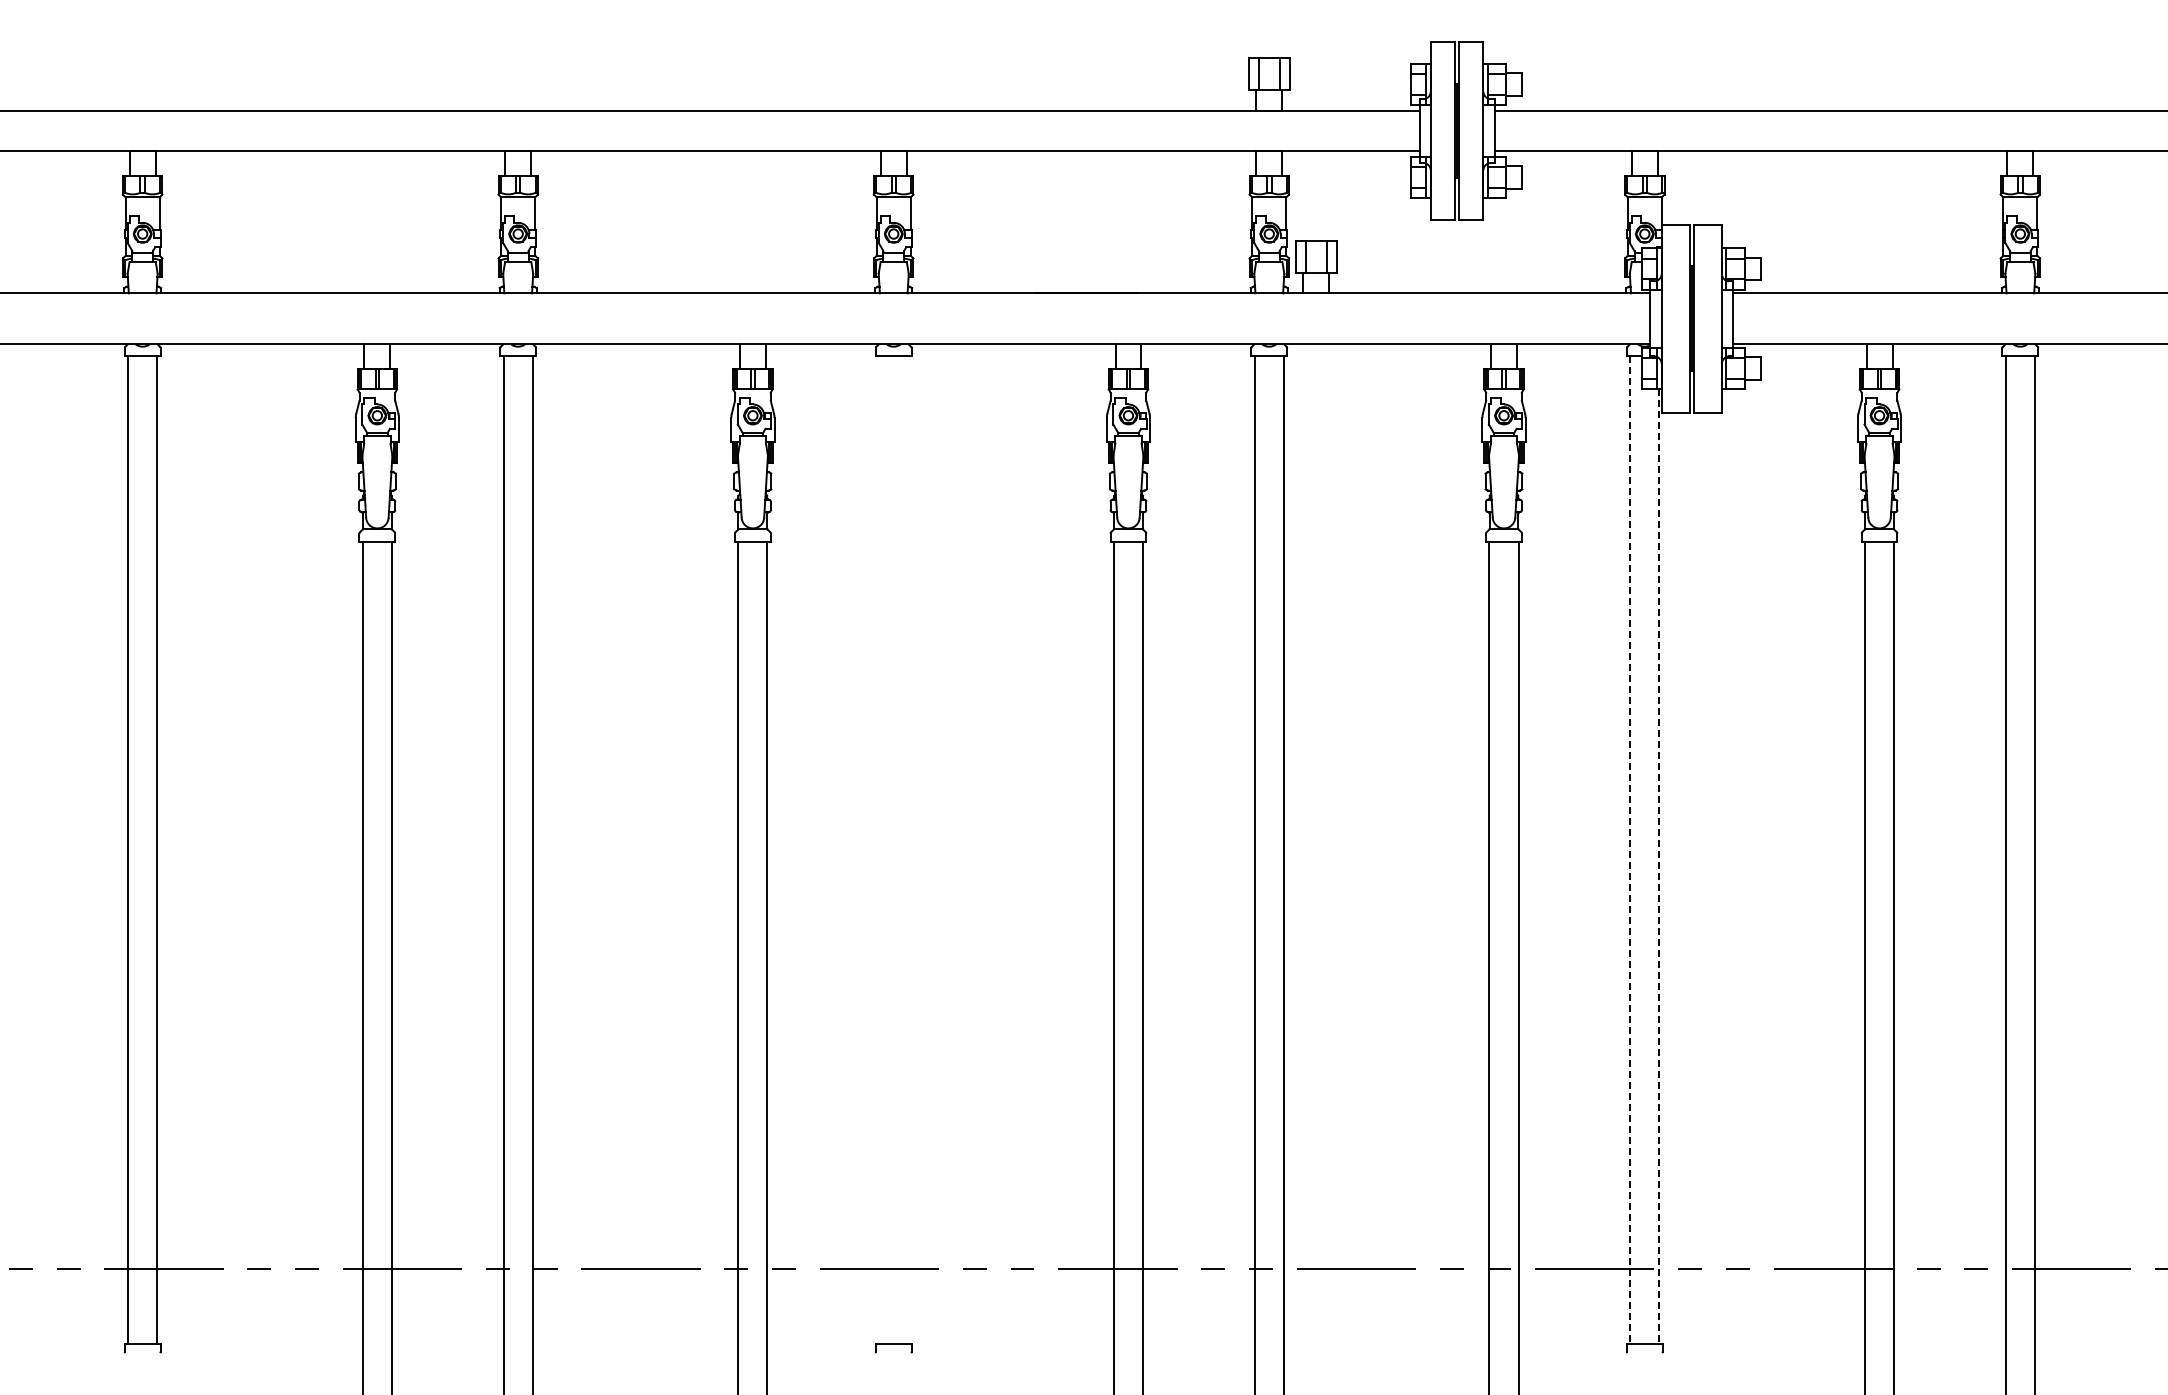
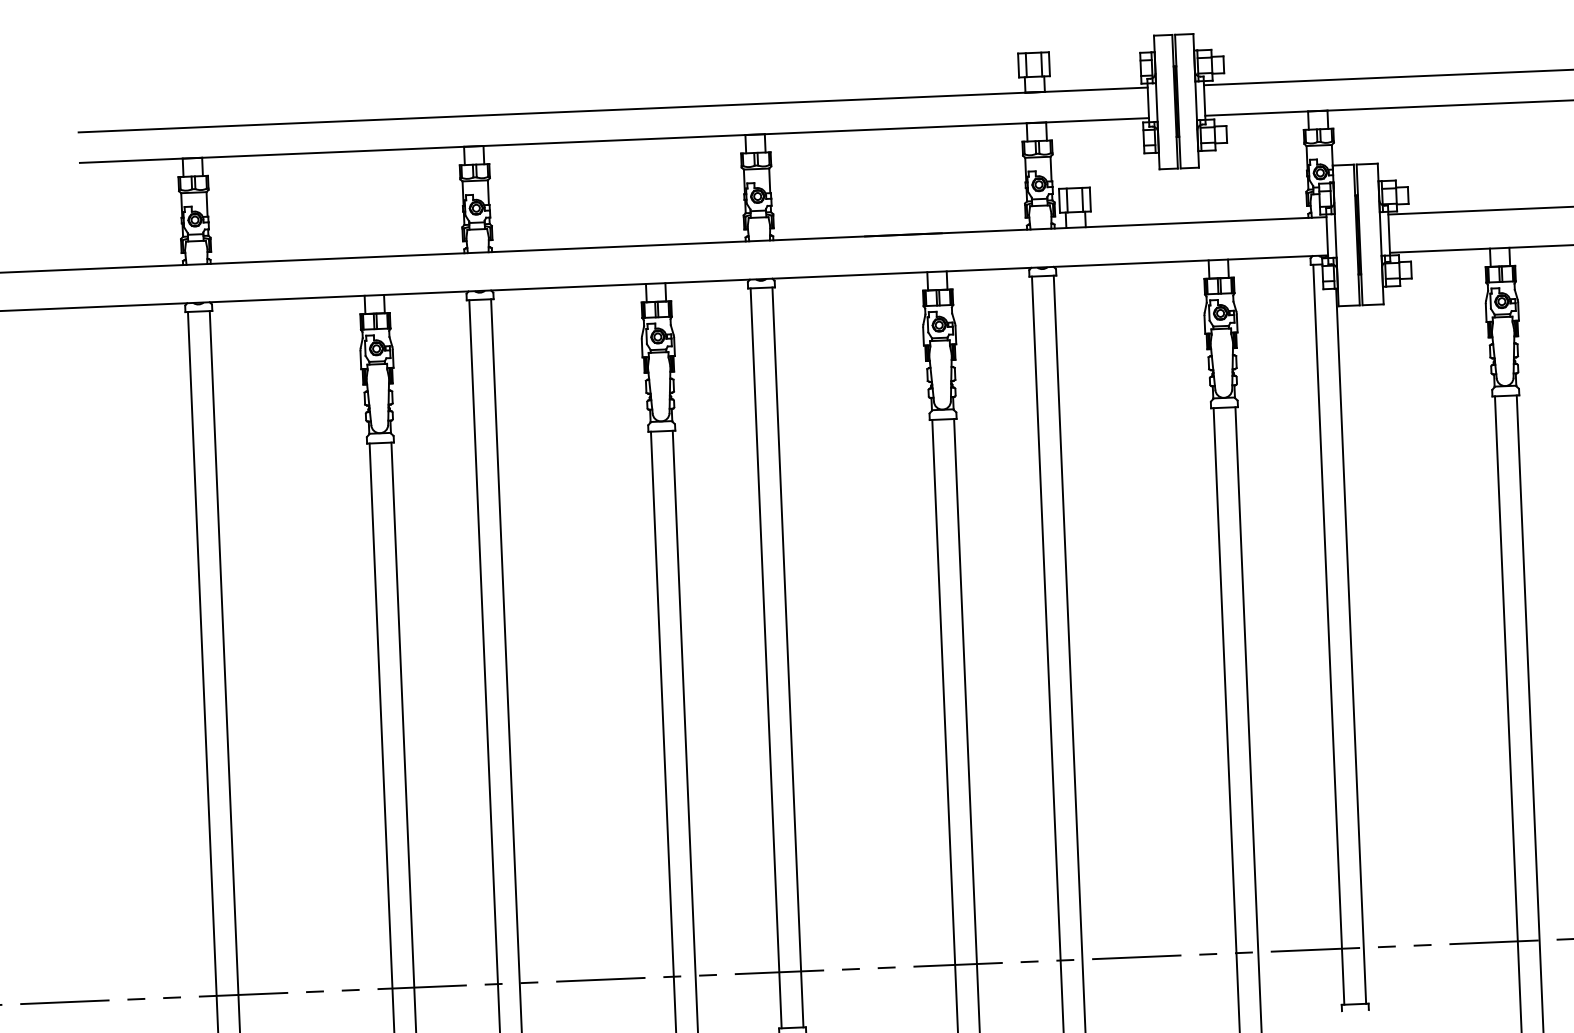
line: (879, 849) -> (766, 658), added
line: (908, 849) -> (788, 657), added
line: (1630, 849) -> (1328, 634), dashed -> solid
line: (1659, 867) -> (1351, 646), dashed -> solid

